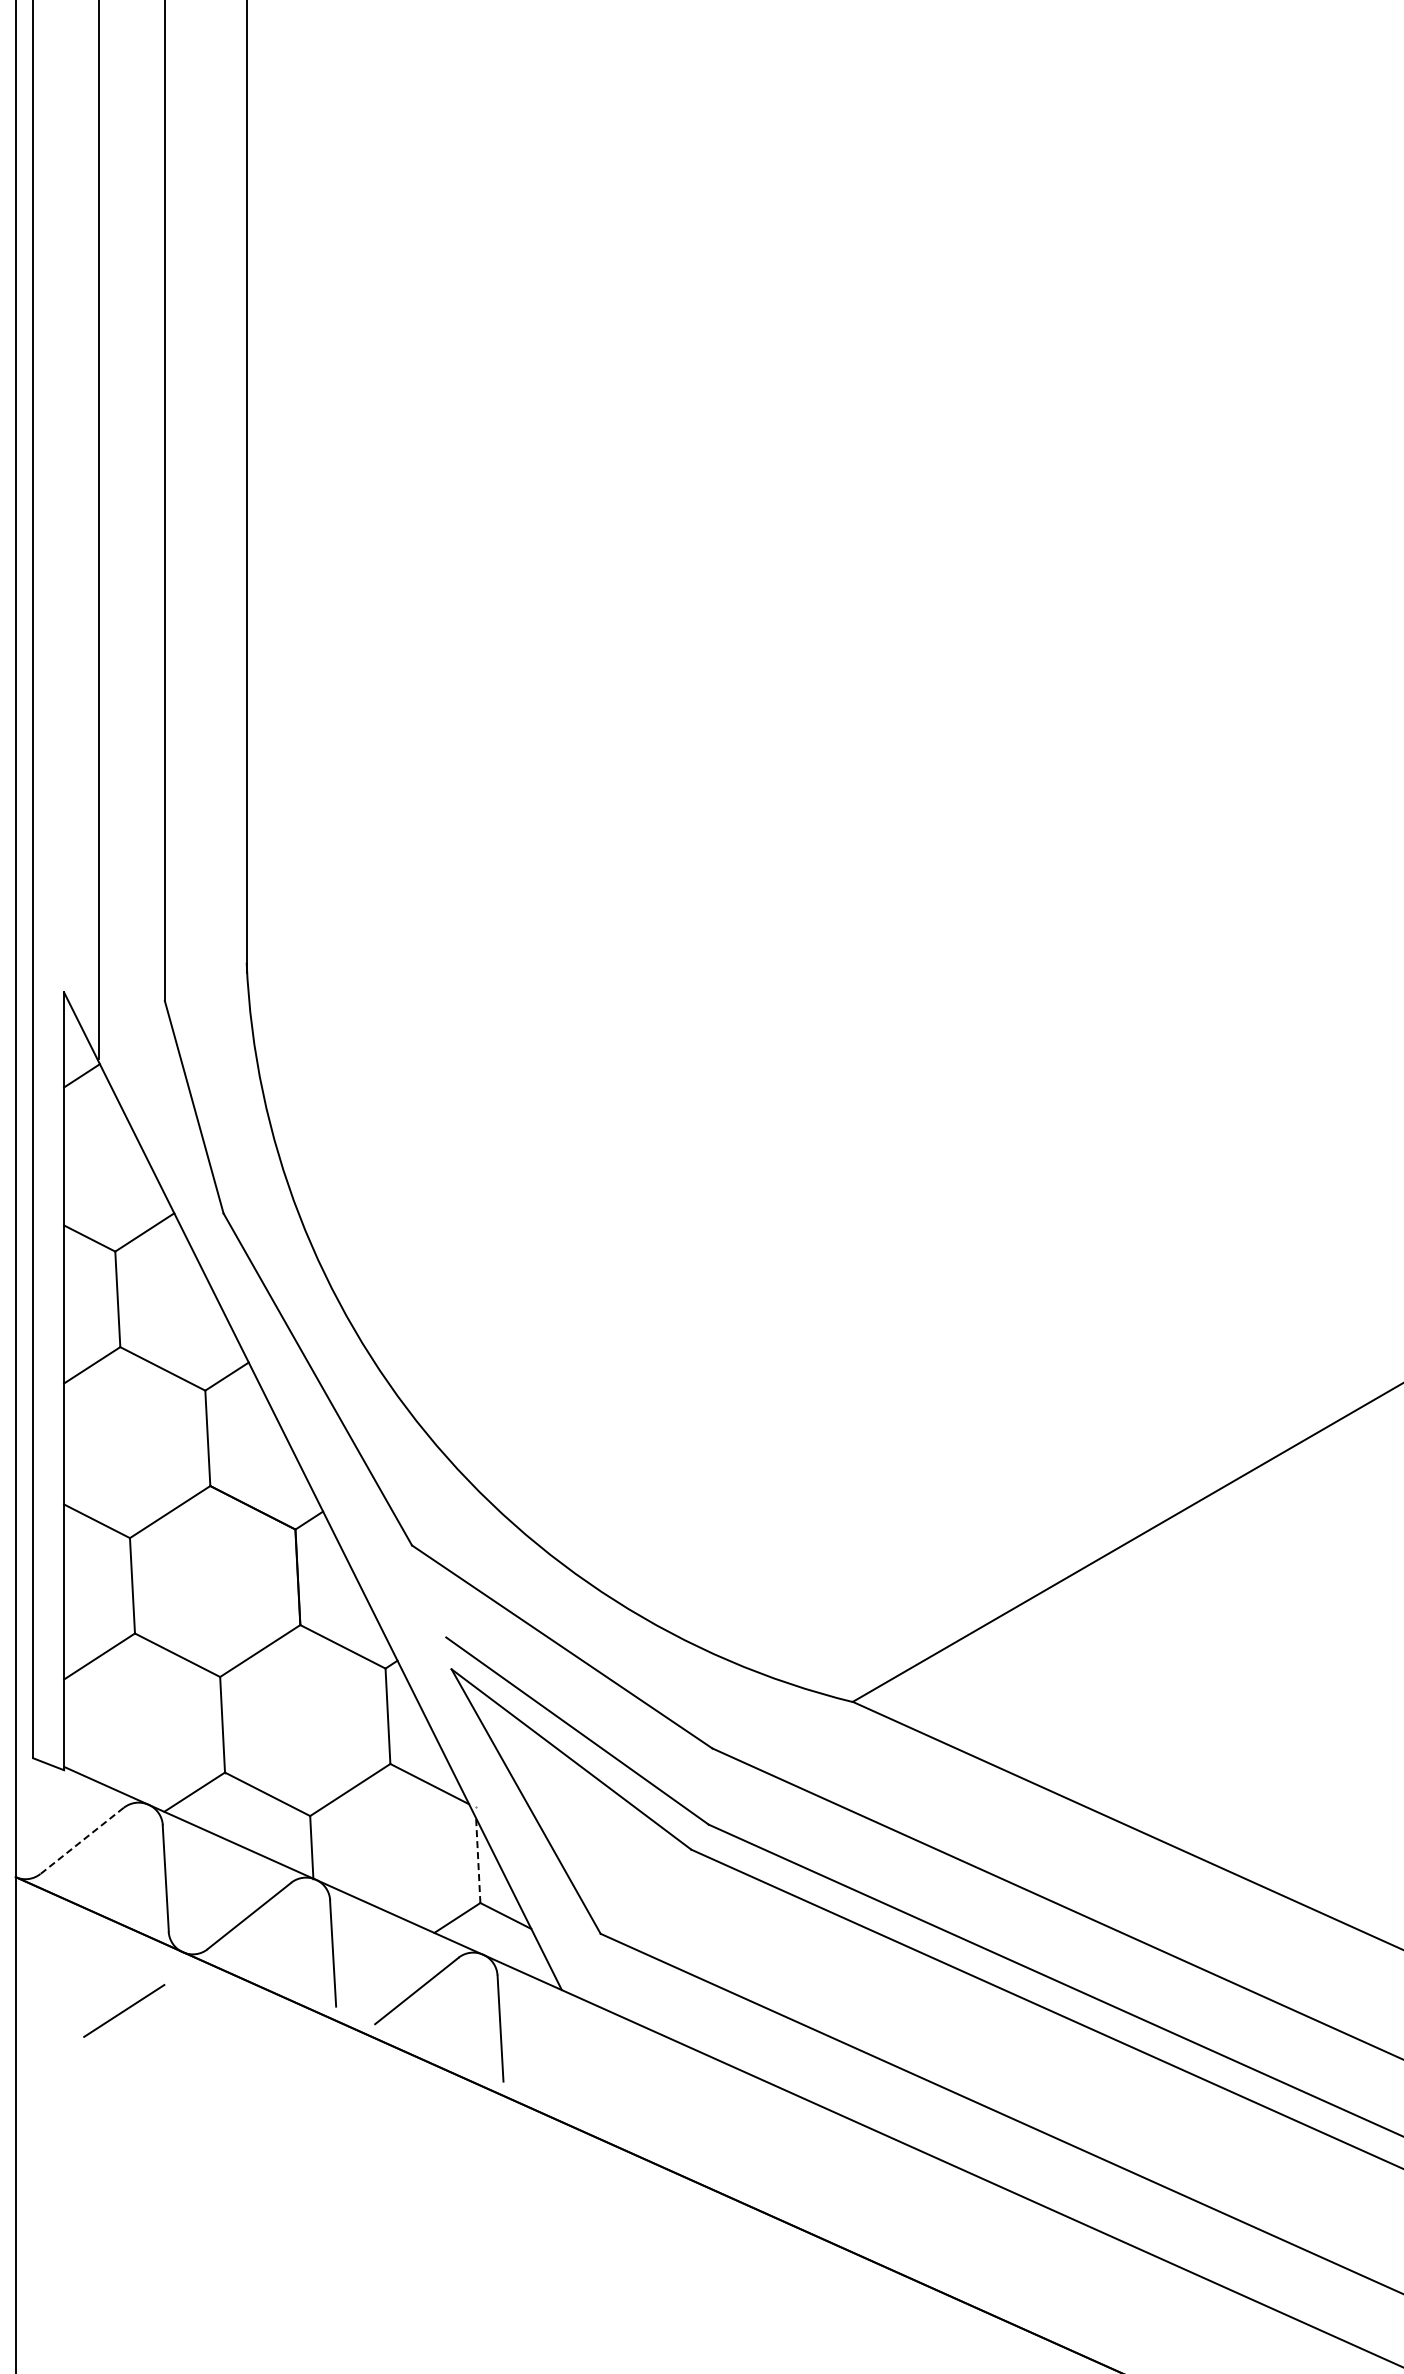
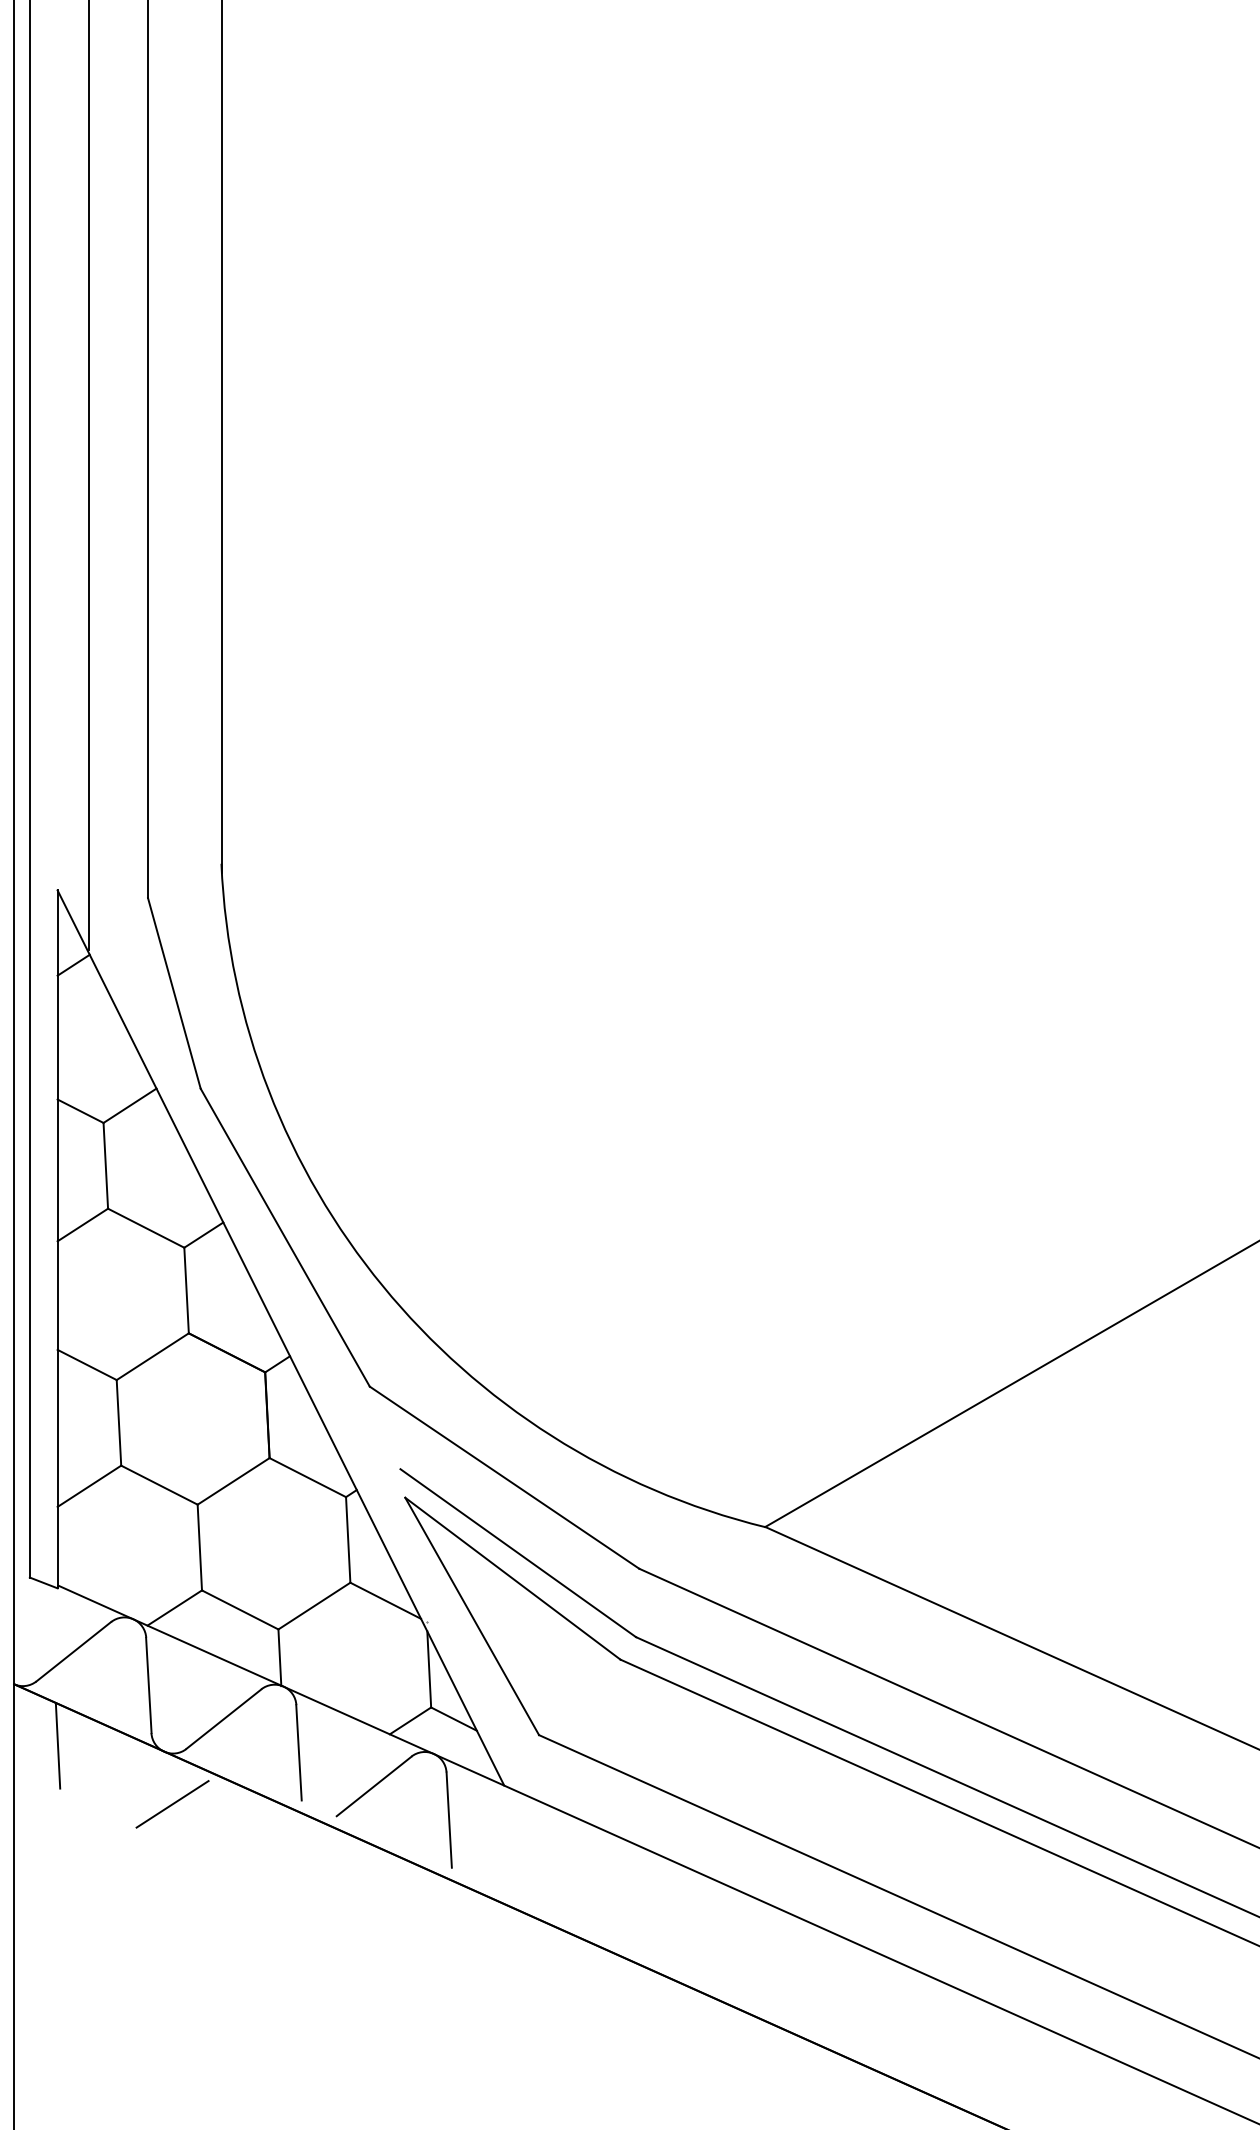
line: (81, 1841) -> (73, 1652), dashed -> solid
line: (478, 1860) -> (429, 1669), dashed -> solid
line: (64, 1945) -> (57, 1745), added
line: (124, 2010) -> (172, 1803), moved

